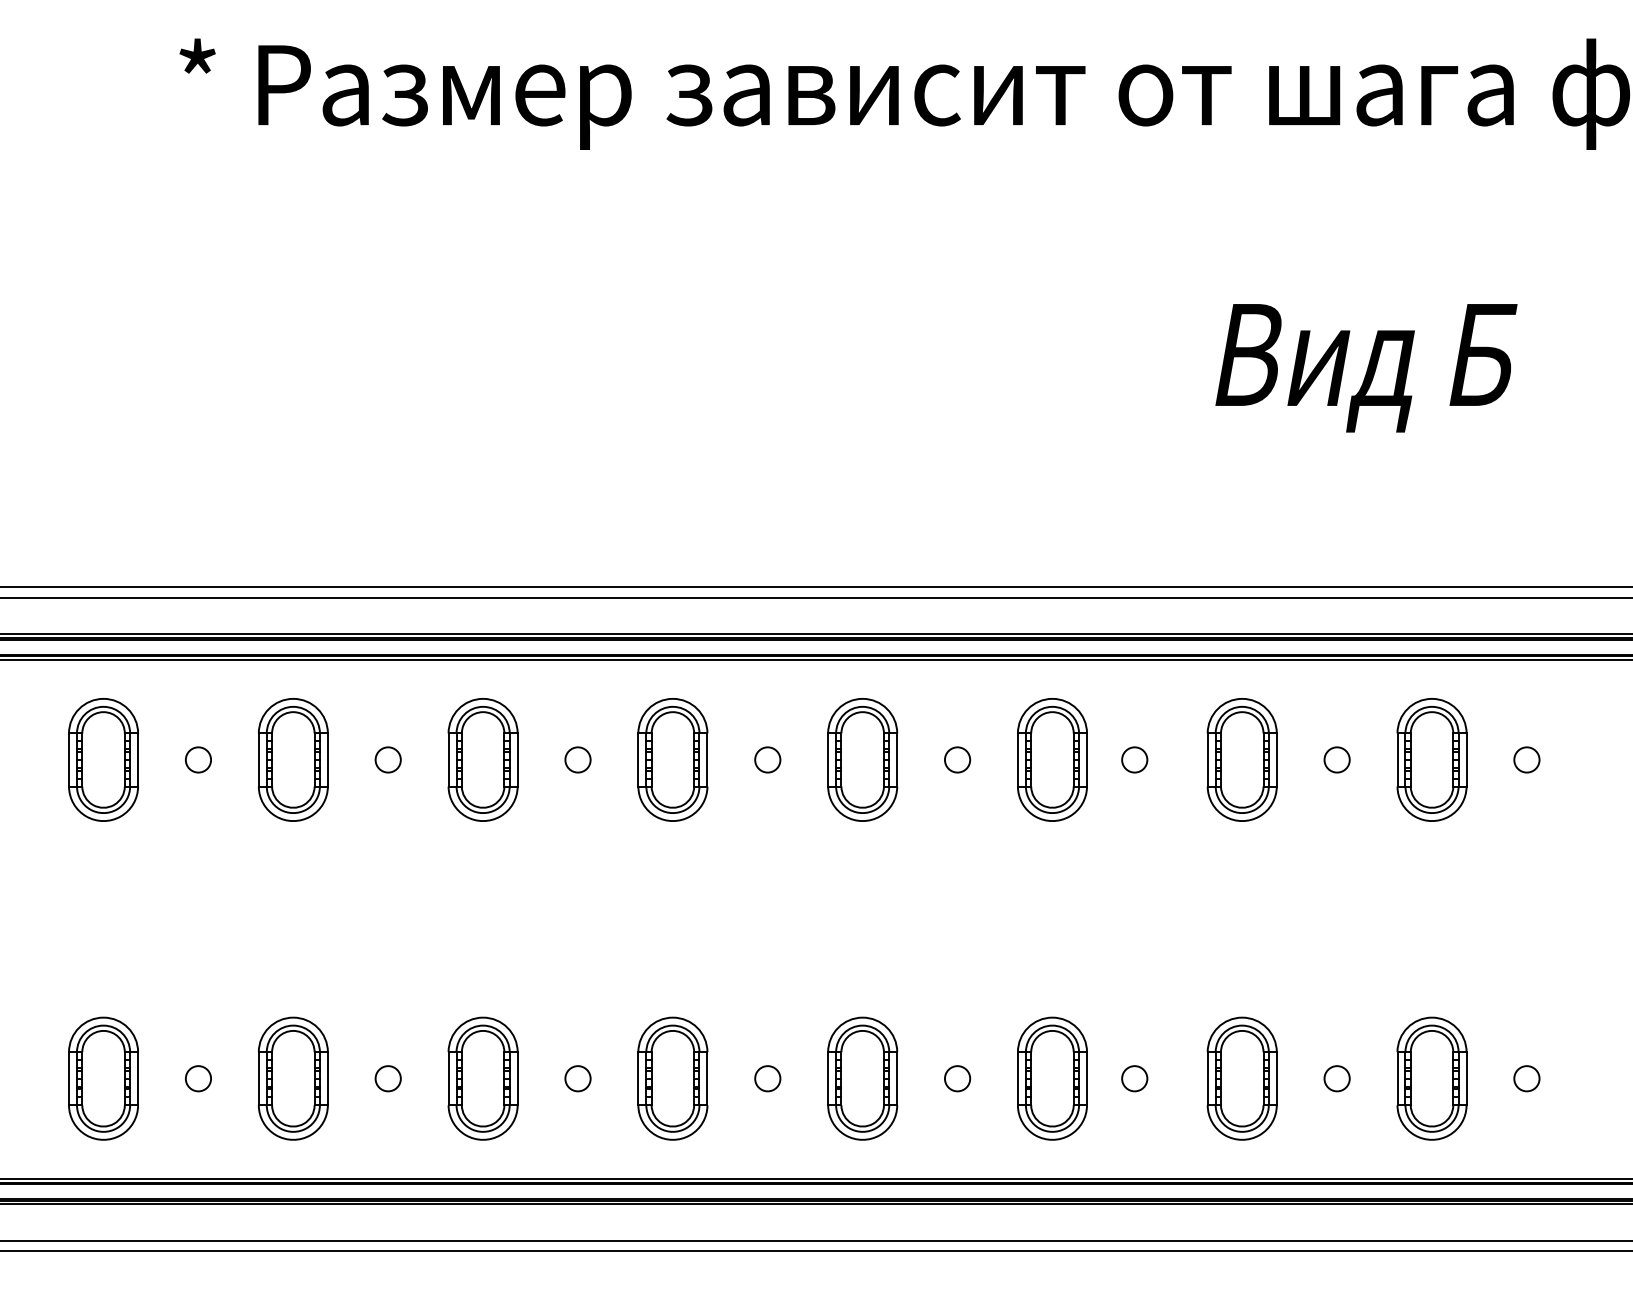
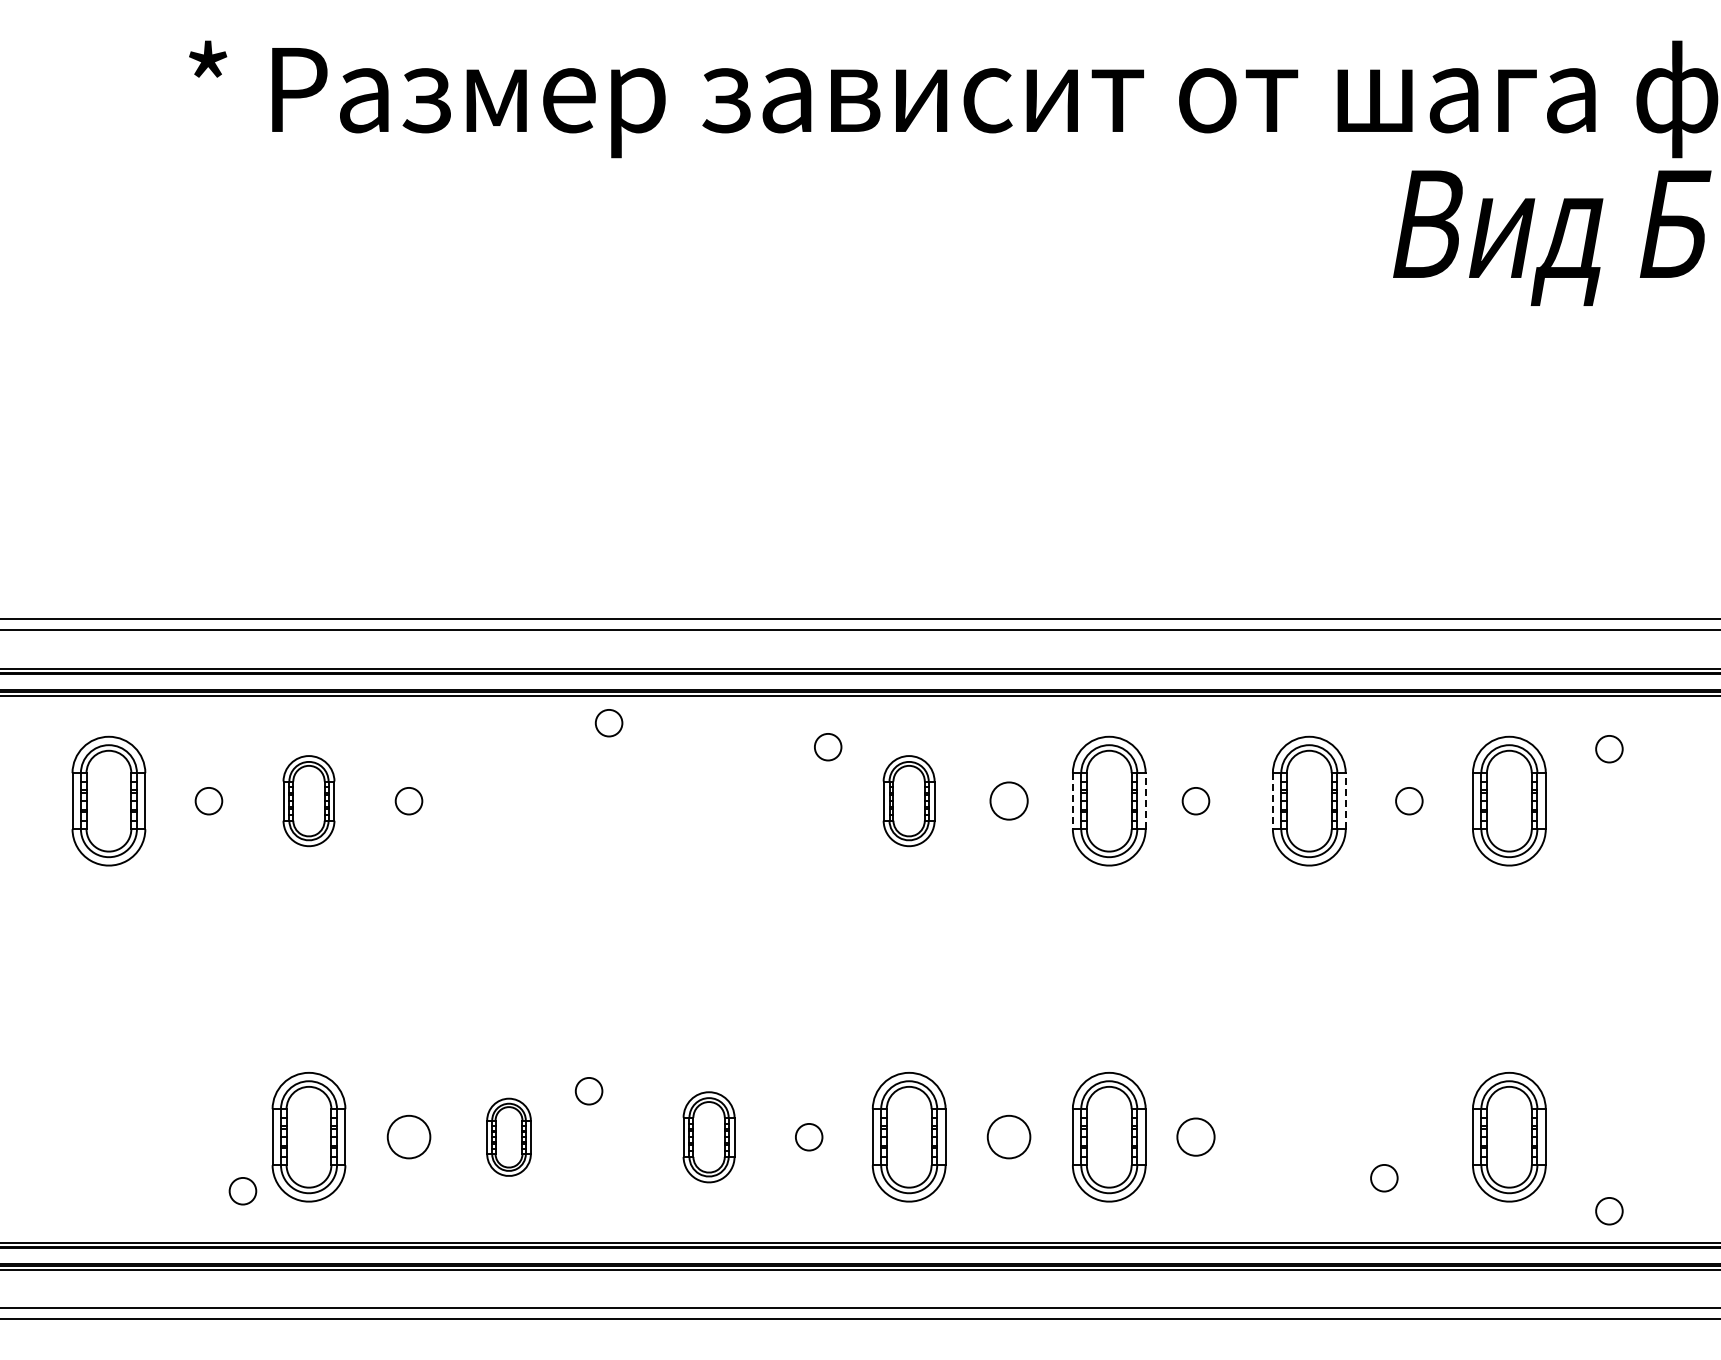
text: (1366, 367) -> (1552, 237), moved
part: (292, 759) -> (308, 800), size x0.7
part: (482, 759) -> (508, 800), removed
part: (672, 759) -> (708, 800), removed
part: (862, 759) -> (908, 800), size x0.7
line: (1086, 759) -> (1145, 800), solid -> dashed
line: (1276, 759) -> (1345, 800), solid -> dashed
circle: (577, 760) -> (608, 723), moved
circle: (768, 760) -> (828, 747), moved
circle: (957, 760) -> (1009, 801), size x1.4
line: (1017, 760) -> (1072, 801), solid -> dashed
line: (1207, 760) -> (1272, 801), solid -> dashed
circle: (1527, 760) -> (1609, 749), moved
part: (103, 1078) -> (108, 1137), removed
circle: (198, 1078) -> (242, 1191), moved
circle: (387, 1078) -> (408, 1137), size x1.6
part: (482, 1078) -> (508, 1137), size x0.6
circle: (577, 1078) -> (588, 1091), moved
part: (672, 1078) -> (708, 1137), size x0.7
circle: (957, 1078) -> (1009, 1137), size x1.6
circle: (1134, 1078) -> (1195, 1137), size x1.4
part: (1242, 1078) -> (1309, 1137), removed
circle: (1337, 1078) -> (1384, 1178), moved
circle: (1527, 1078) -> (1609, 1211), moved

